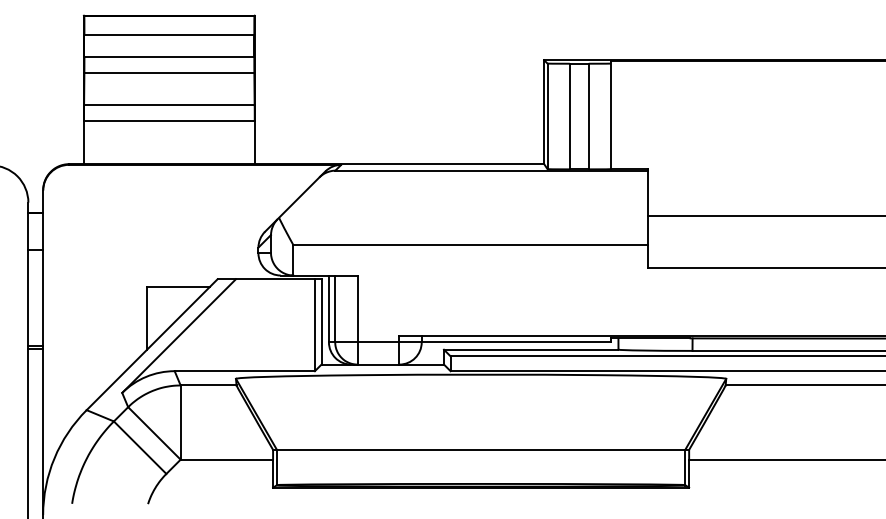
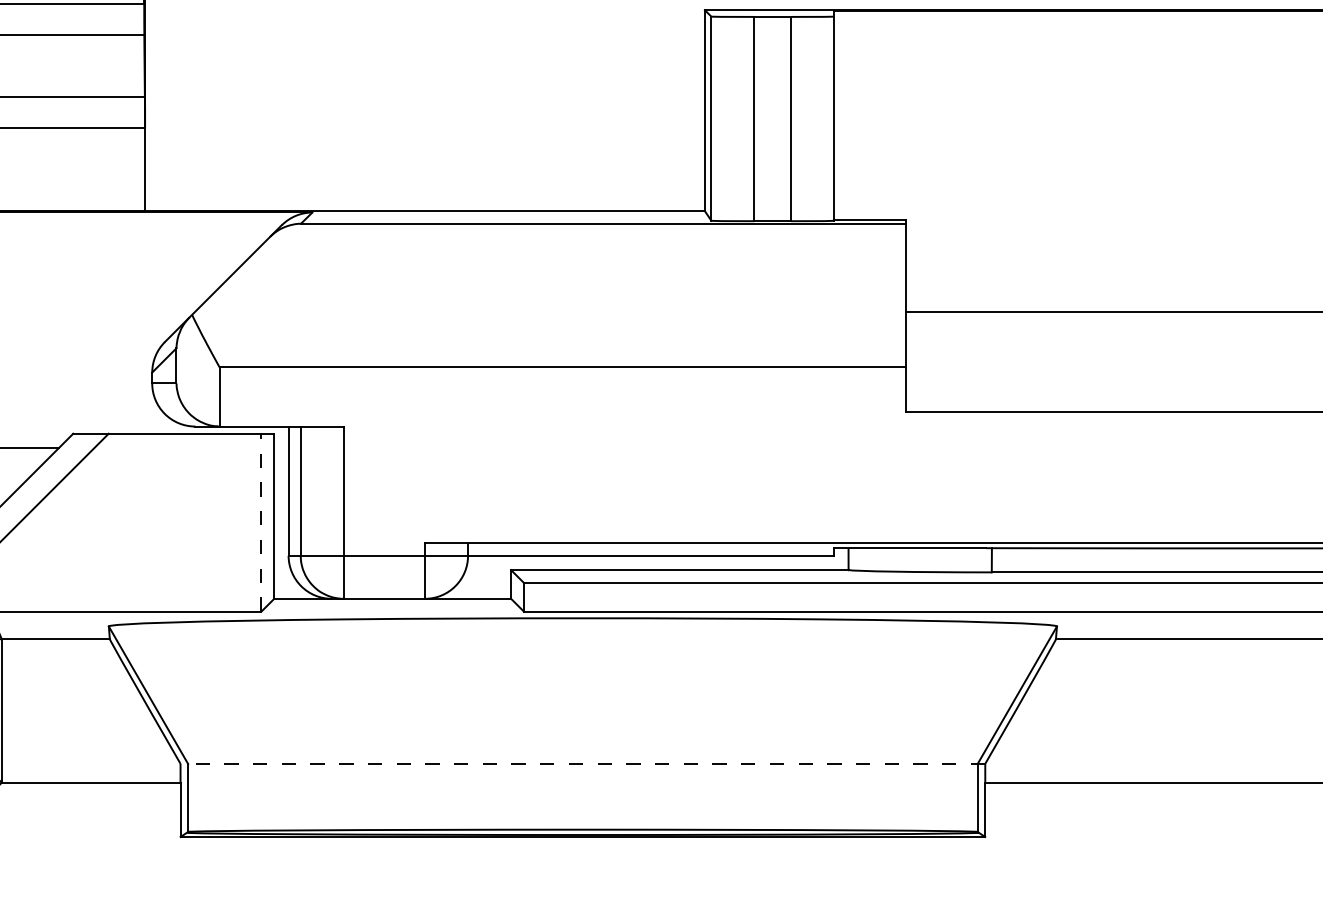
line: (314, 325) -> (260, 523), solid -> dashed
line: (481, 449) -> (583, 763), solid -> dashed

